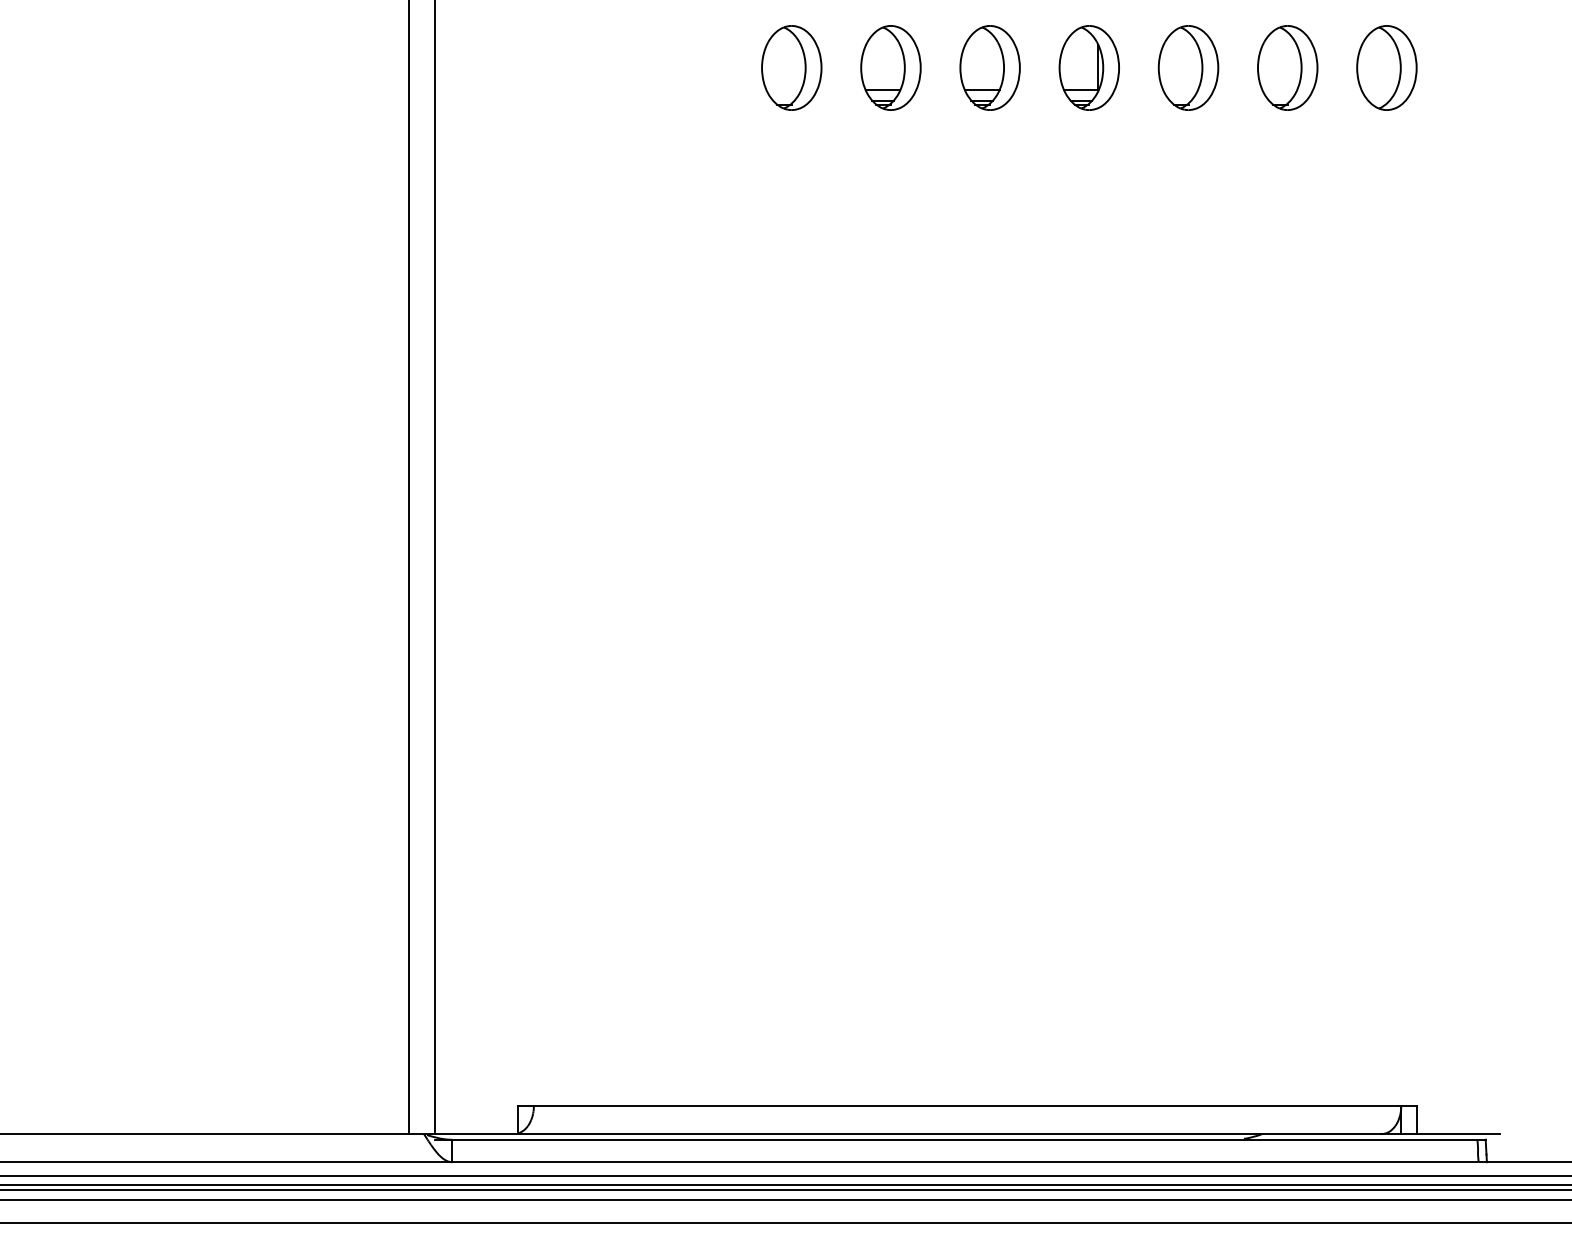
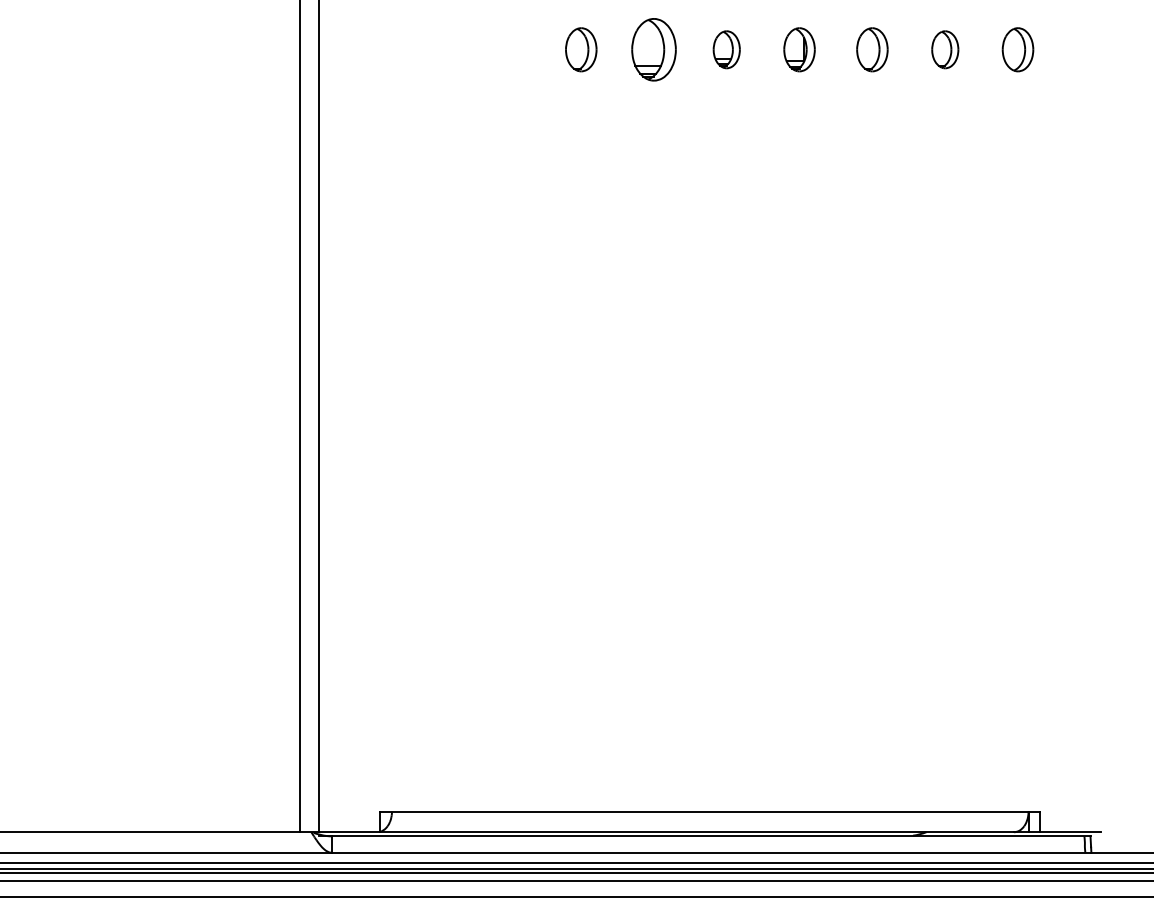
part: (791, 67) -> (581, 49), size x0.7
part: (989, 67) -> (726, 49), size x0.6
part: (1088, 67) -> (799, 49), size x0.7
part: (1188, 67) -> (872, 49), size x0.7
part: (1287, 67) -> (945, 49), size x0.6
part: (1386, 67) -> (1017, 49), size x0.7

